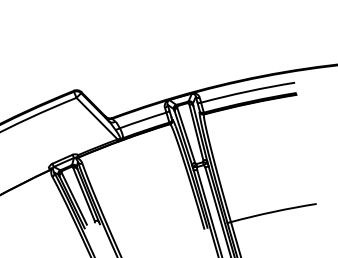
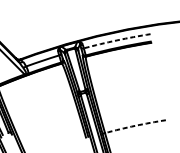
arc: (247, 91) -> (116, 40), solid -> dashed
arc: (273, 211) -> (135, 125), solid -> dashed

